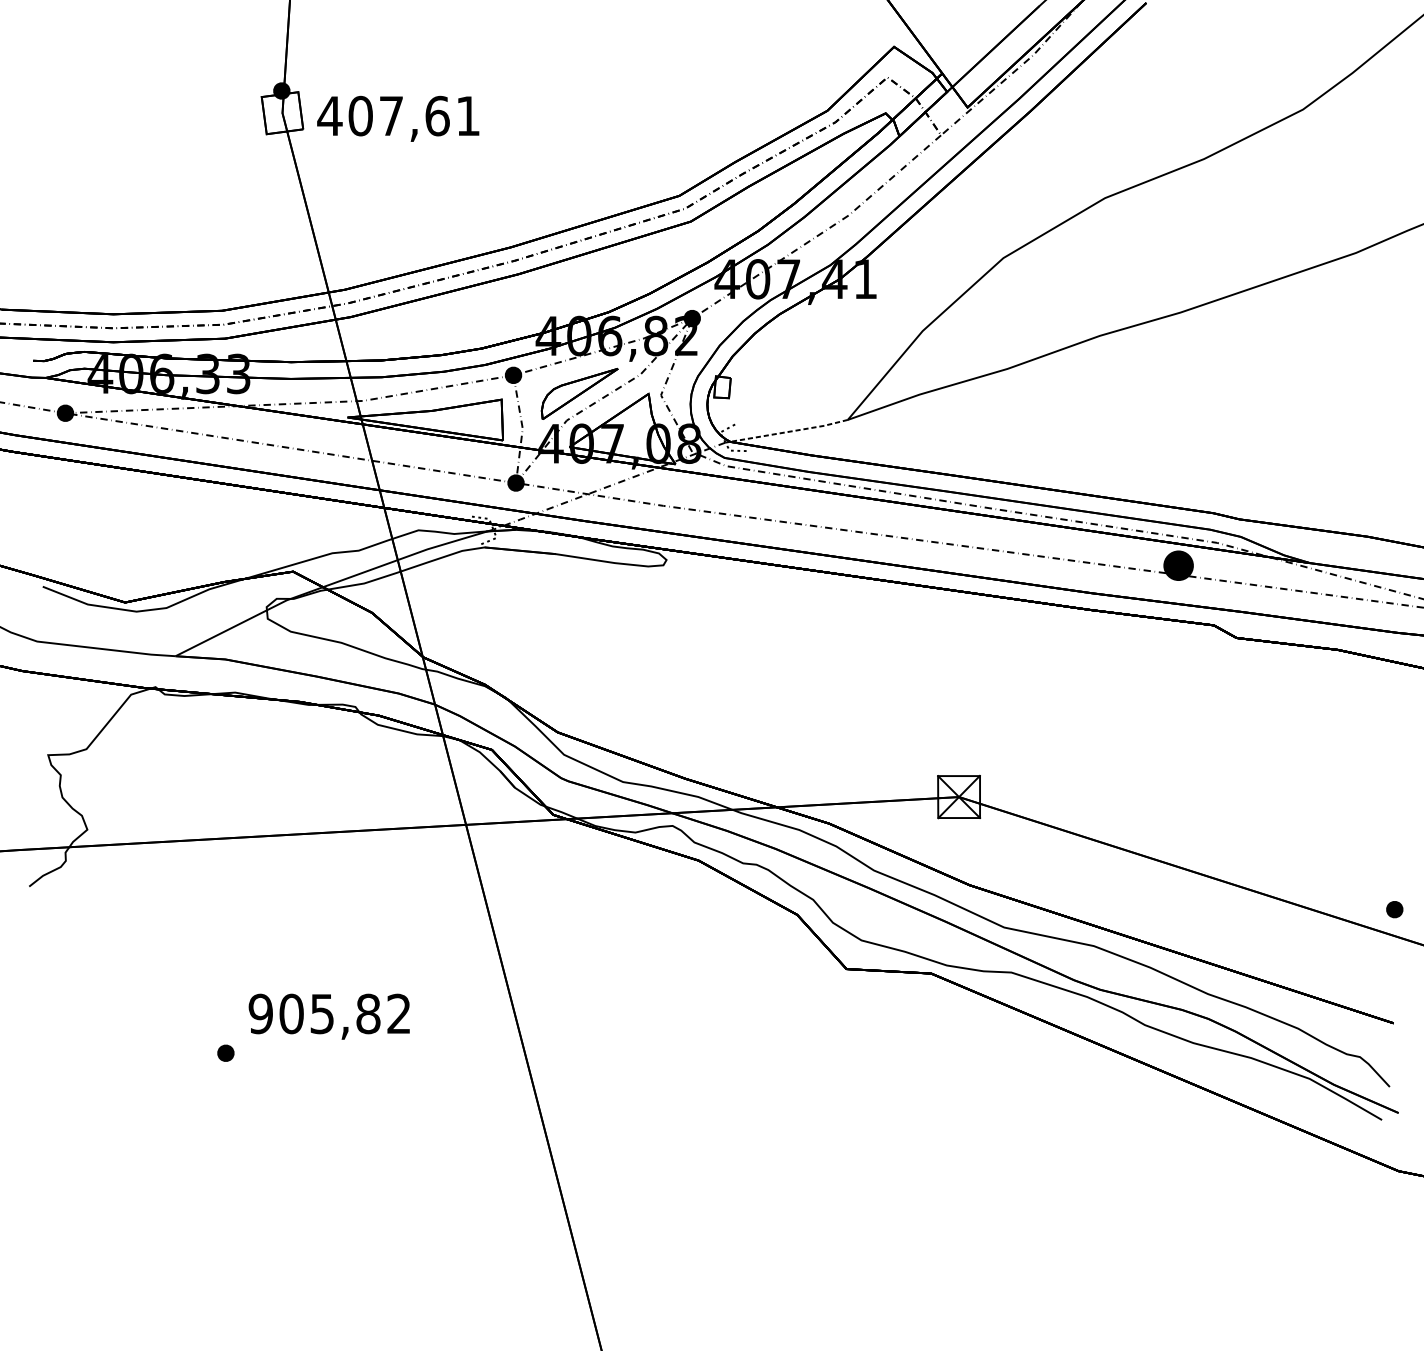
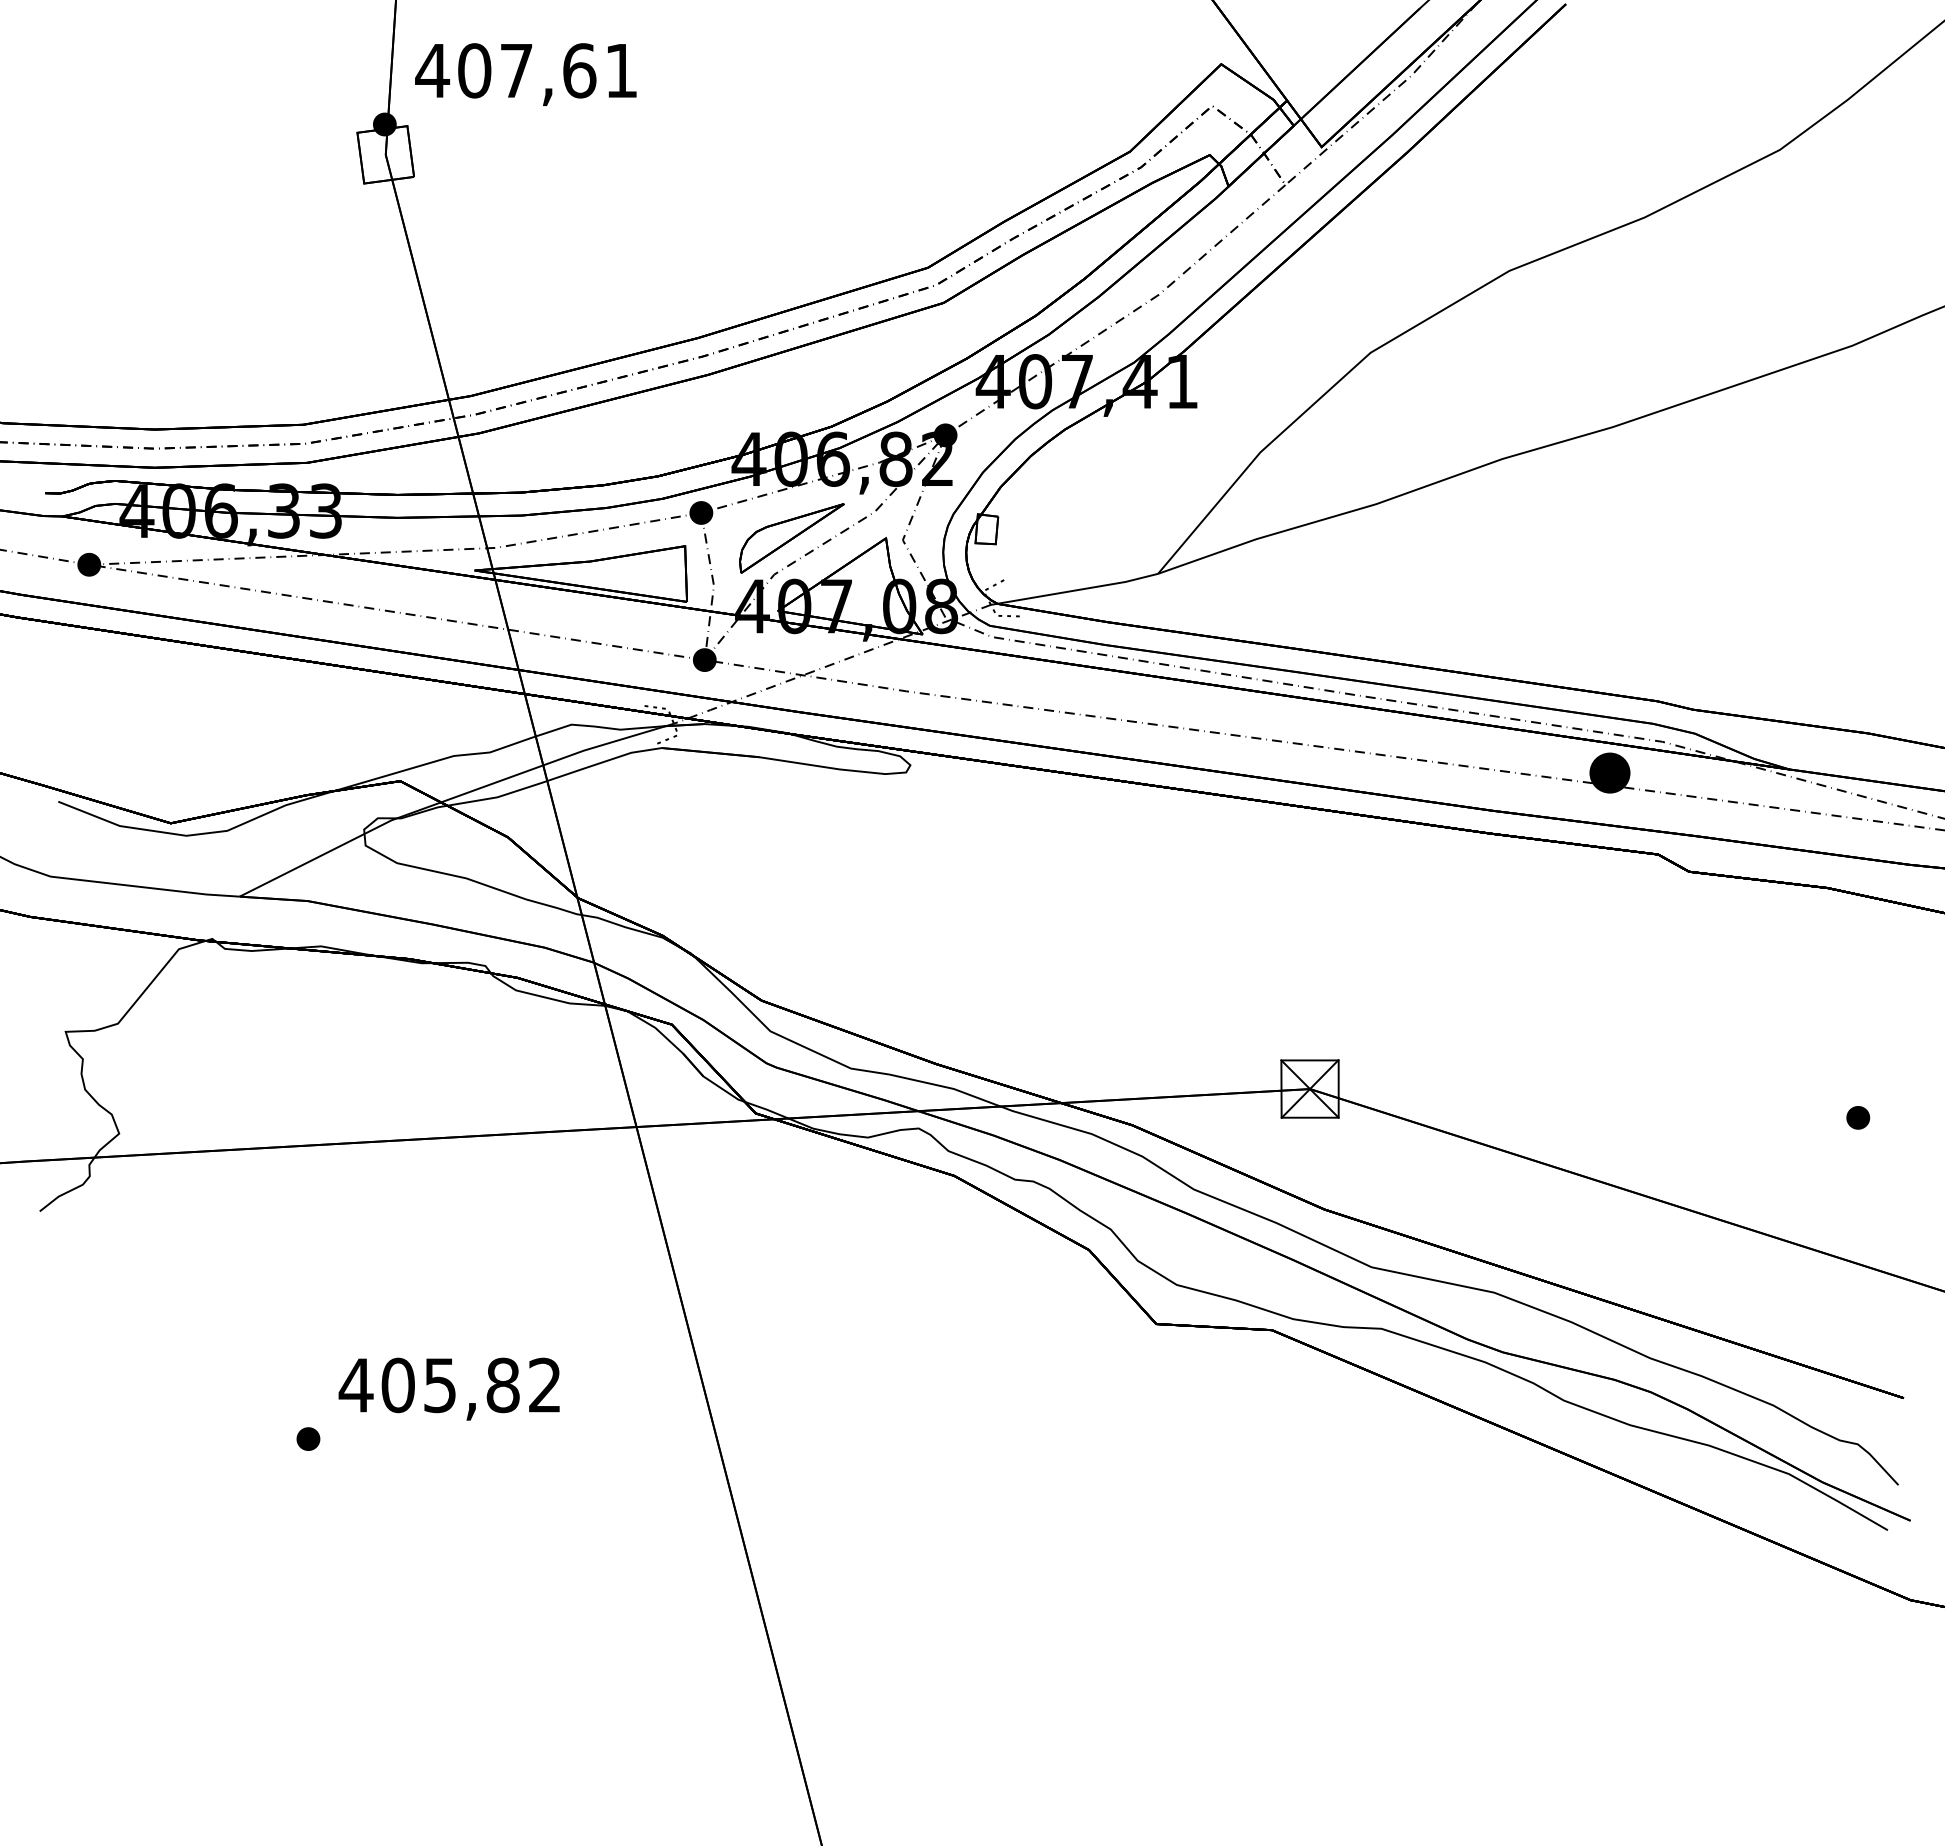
text: (397, 118) -> (525, 74), moved
line: (787, 432) -> (1075, 590), dashed -> solid
part: (1394, 909) -> (1858, 1117), moved
text: (260, 1014) -> (355, 1385), 905,82 -> 405,82

